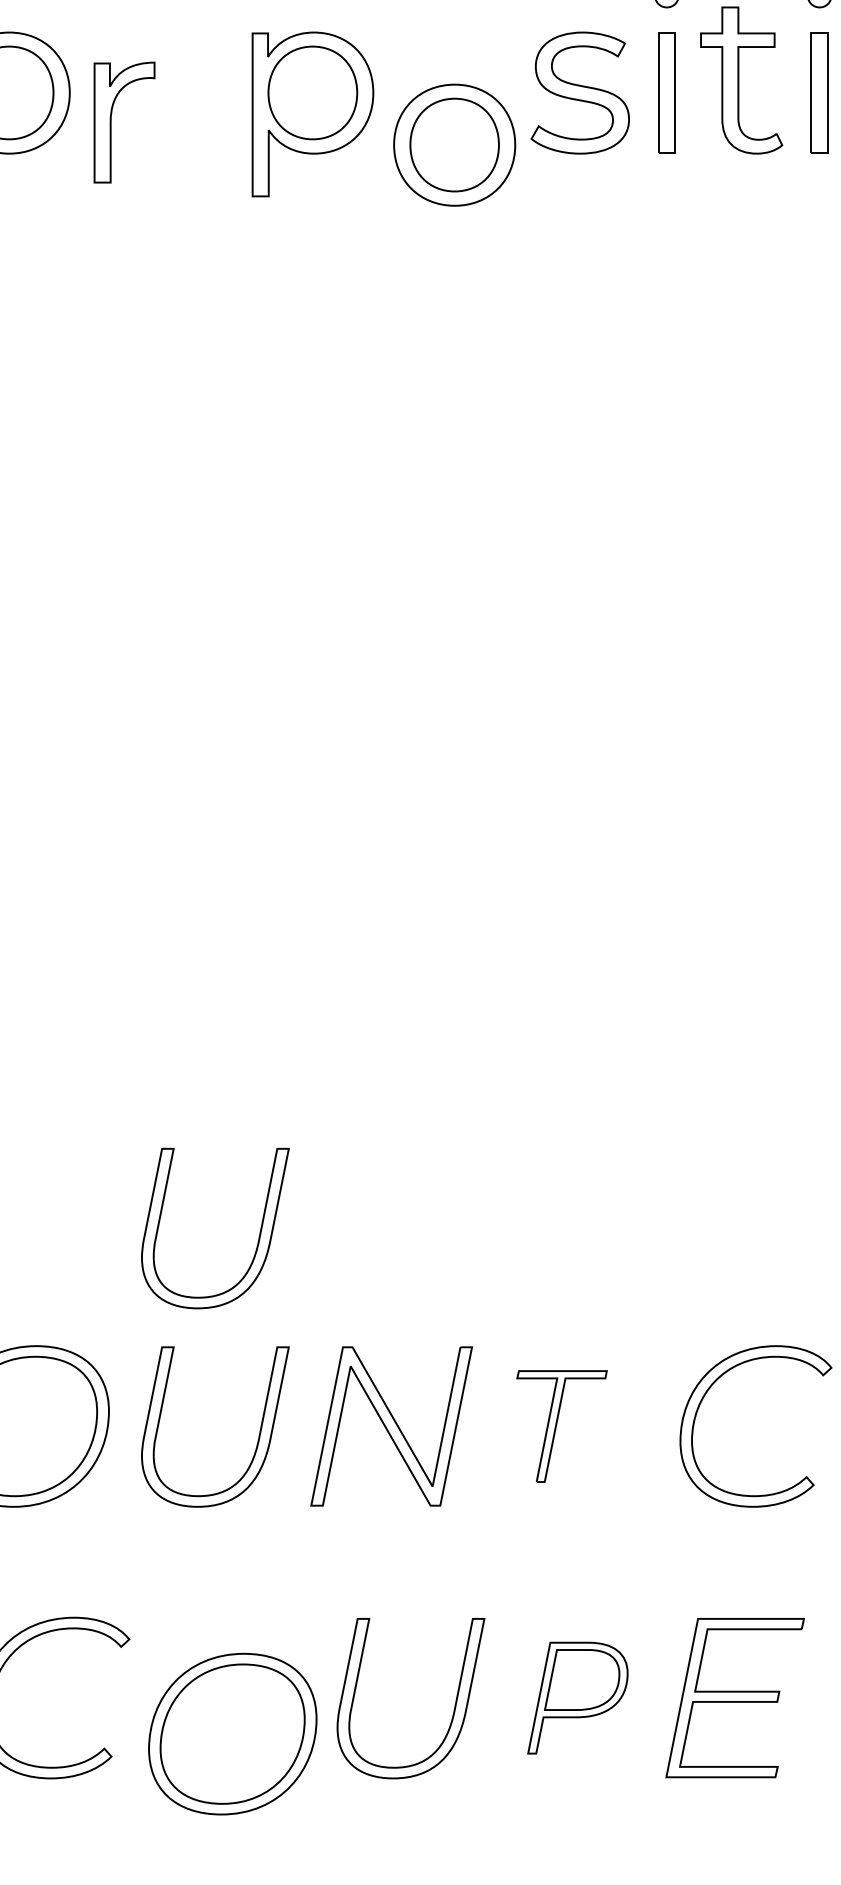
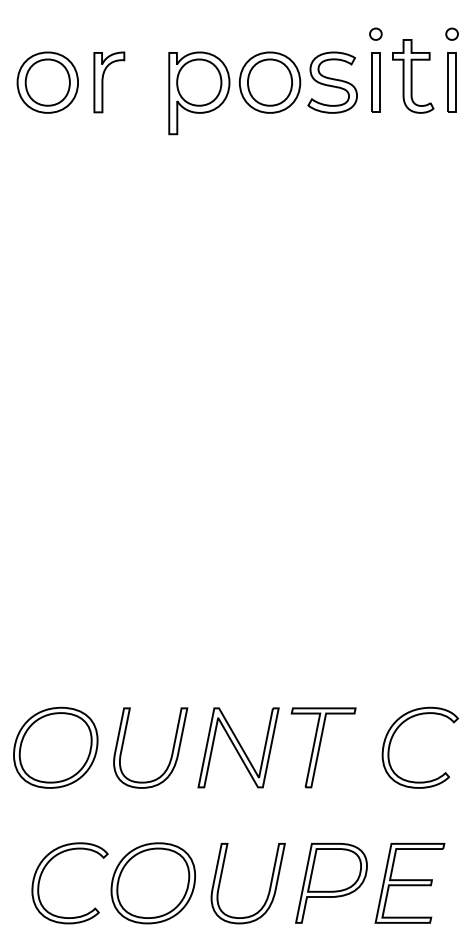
part: (124, 122) -> (109, 82), moved
part: (453, 144) -> (269, 82), moved
part: (257, 1237) -> (171, 653), removed
part: (561, 1425) -> (323, 747), size x1.43
part: (577, 1698) -> (331, 883), size x1.43
part: (231, 1734) -> (152, 883), moved

